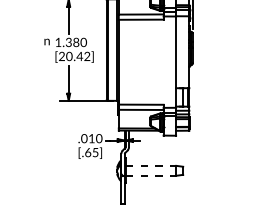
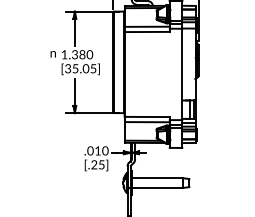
text: (74, 56) -> (80, 68), [20.42] -> [35.05]
text: (88, 152) -> (94, 164), [.65] -> [.25]
line: (151, 166) -> (157, 178), dashed -> solid
line: (151, 176) -> (157, 188), dashed -> solid

